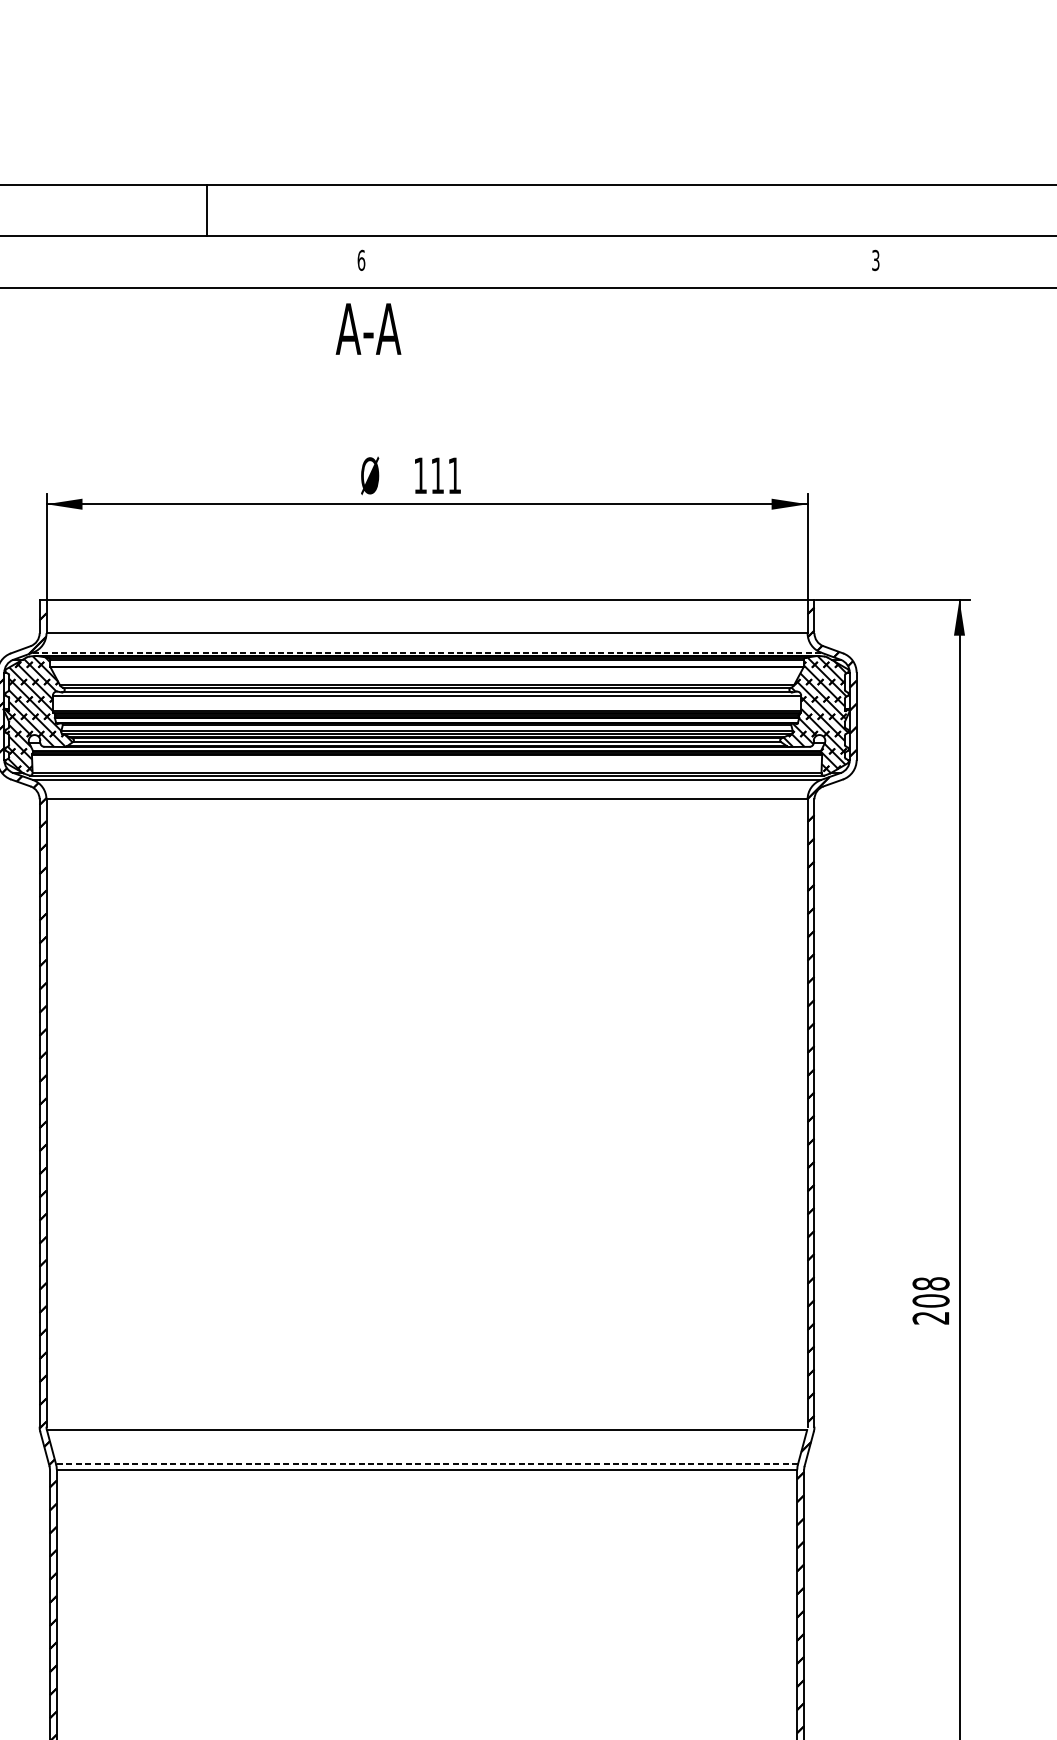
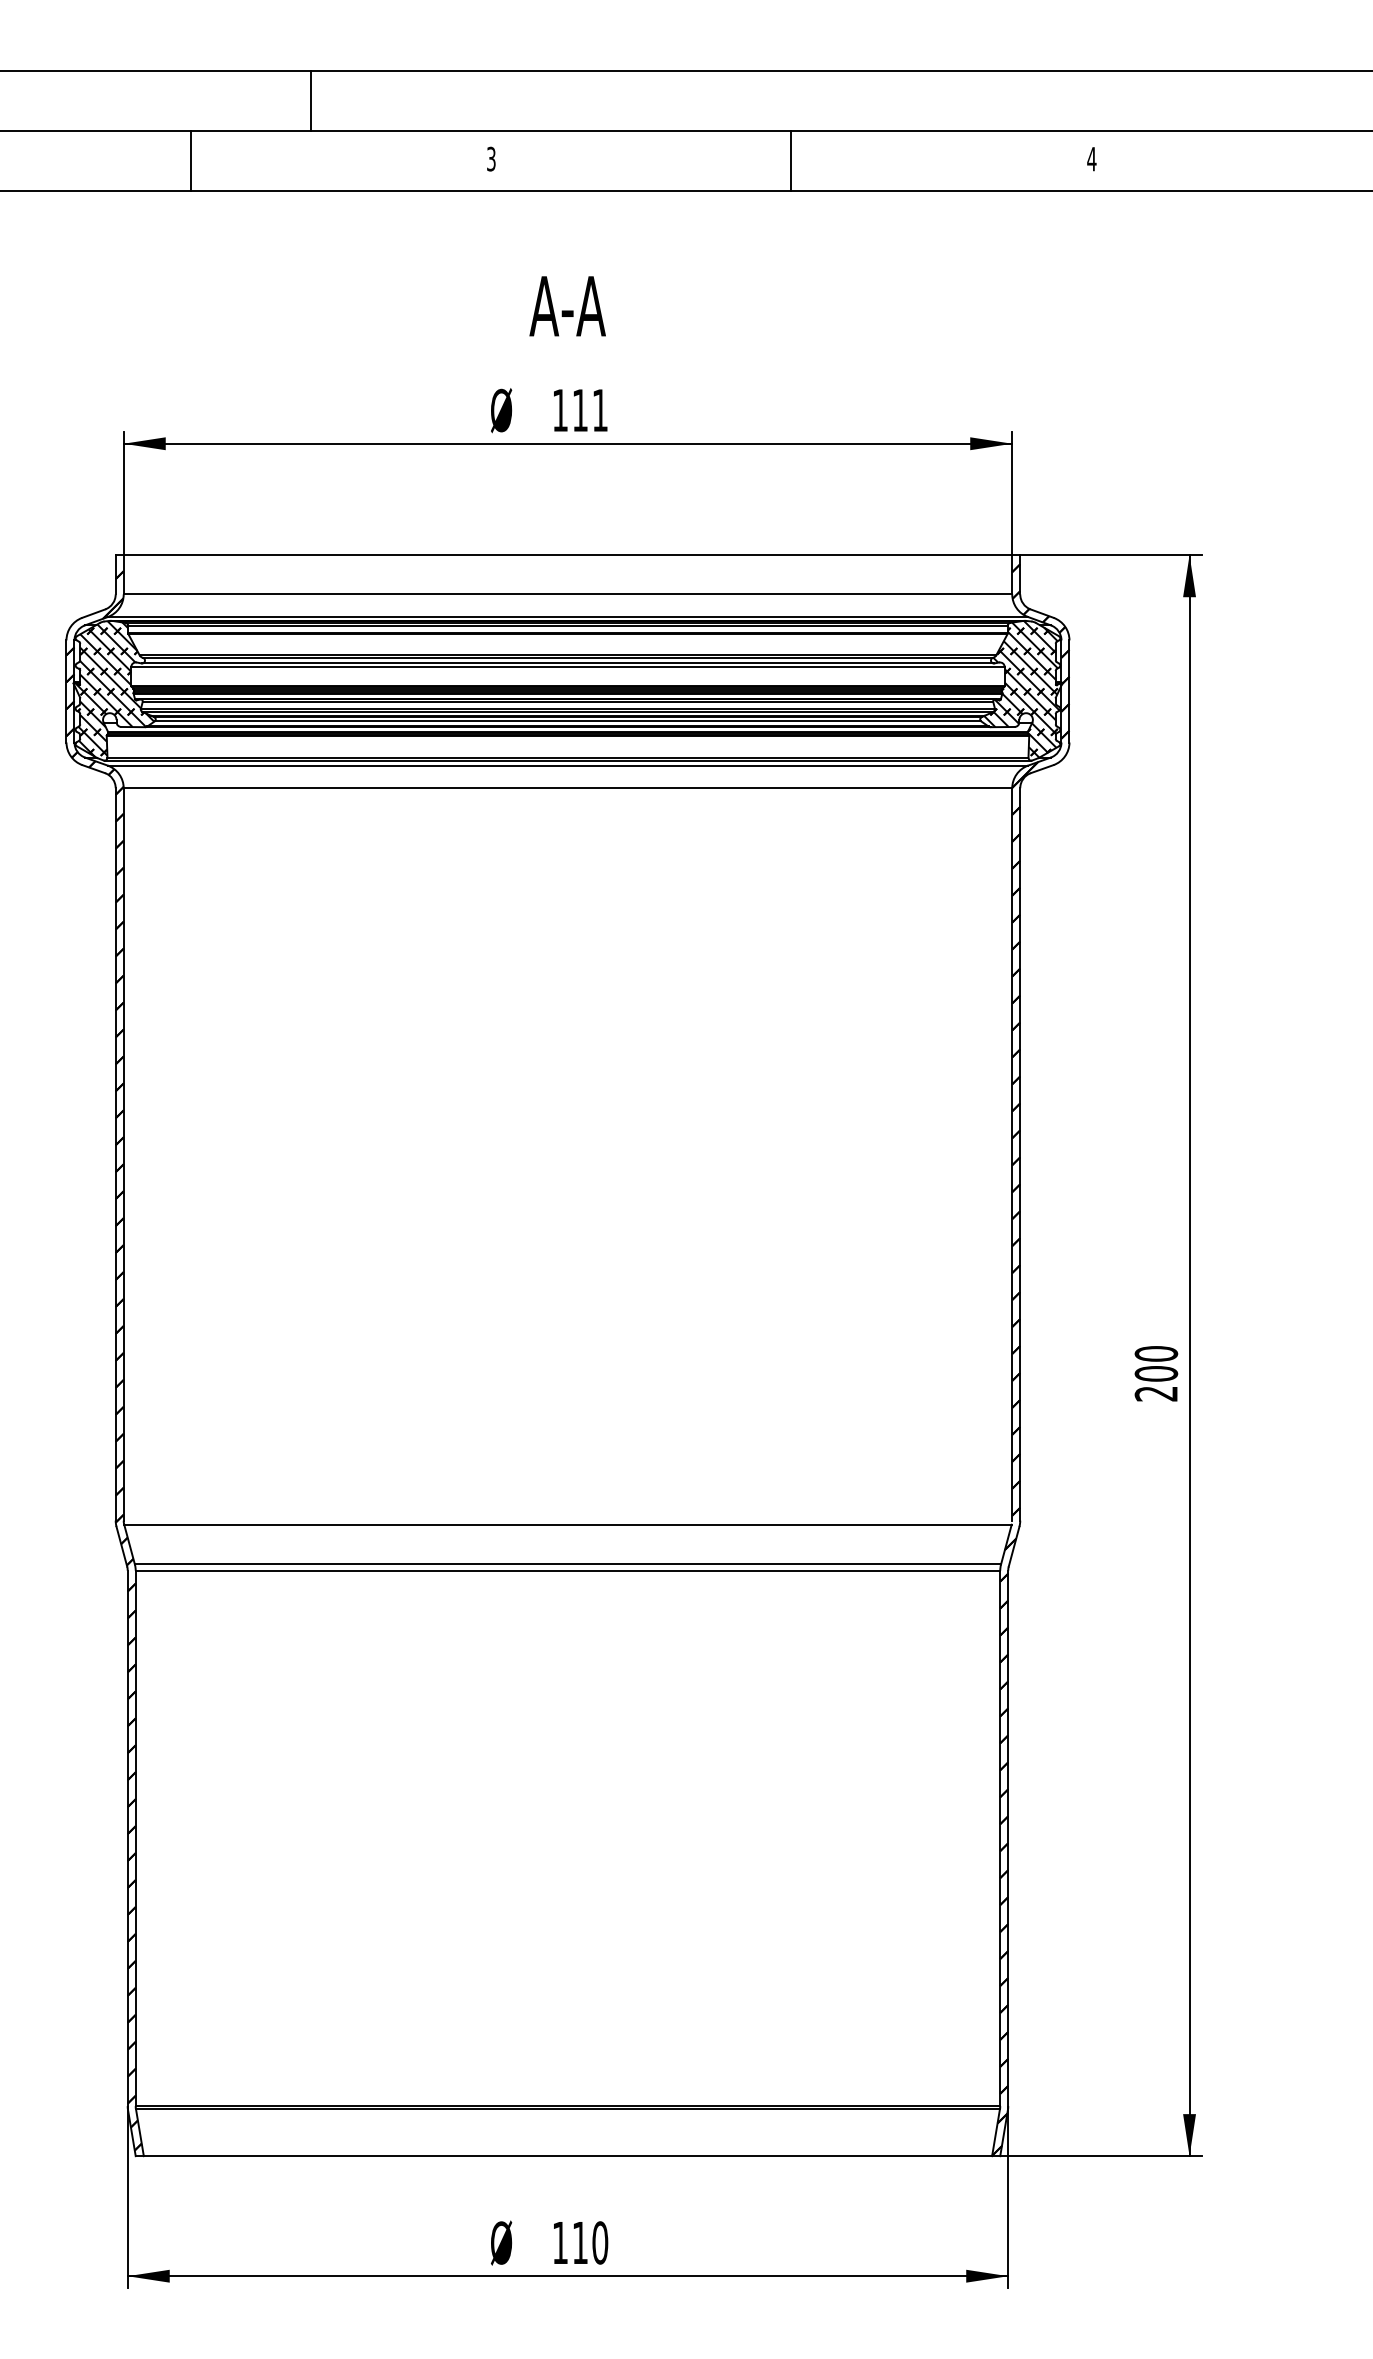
text: (361, 259) -> (491, 158), 6 -> 3
text: (875, 259) -> (1091, 158), 3 -> 4
line: (104, 261) -> (191, 160), added
line: (618, 261) -> (791, 160), added
text: (368, 329) -> (567, 306), moved
line: (427, 652) -> (568, 616), dashed -> solid
text: (931, 1283) -> (1156, 1353), 208 -> 200
line: (426, 1464) -> (567, 1564), dashed -> solid

